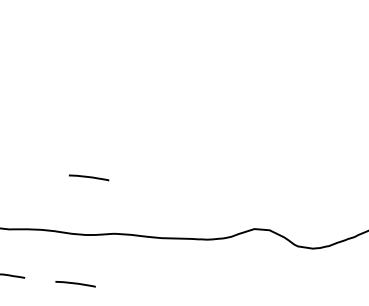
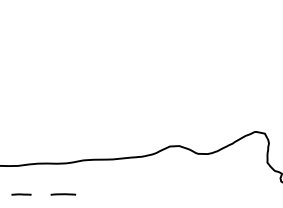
line: (89, 177) -> (63, 127), removed

